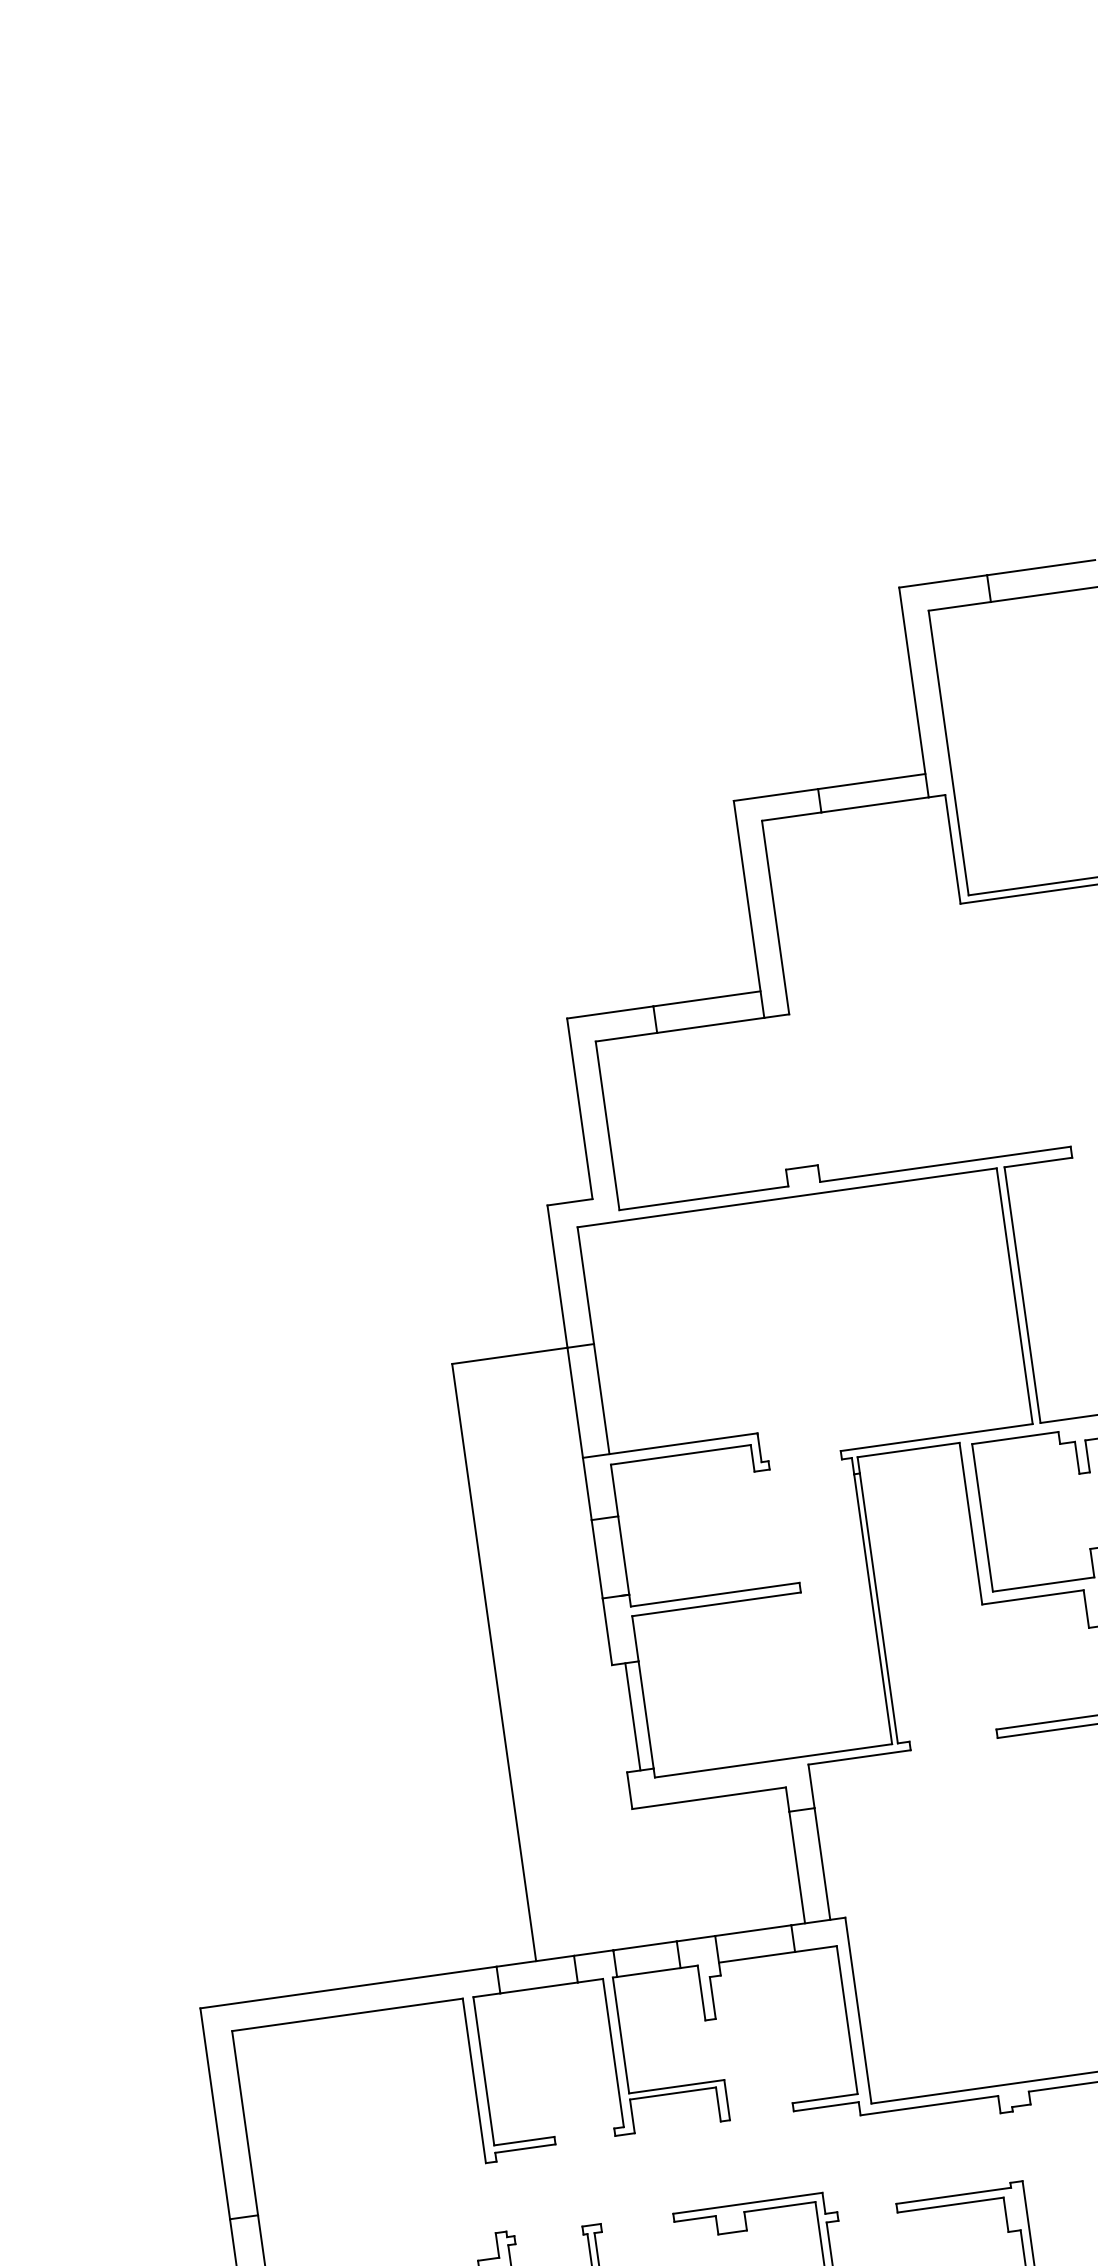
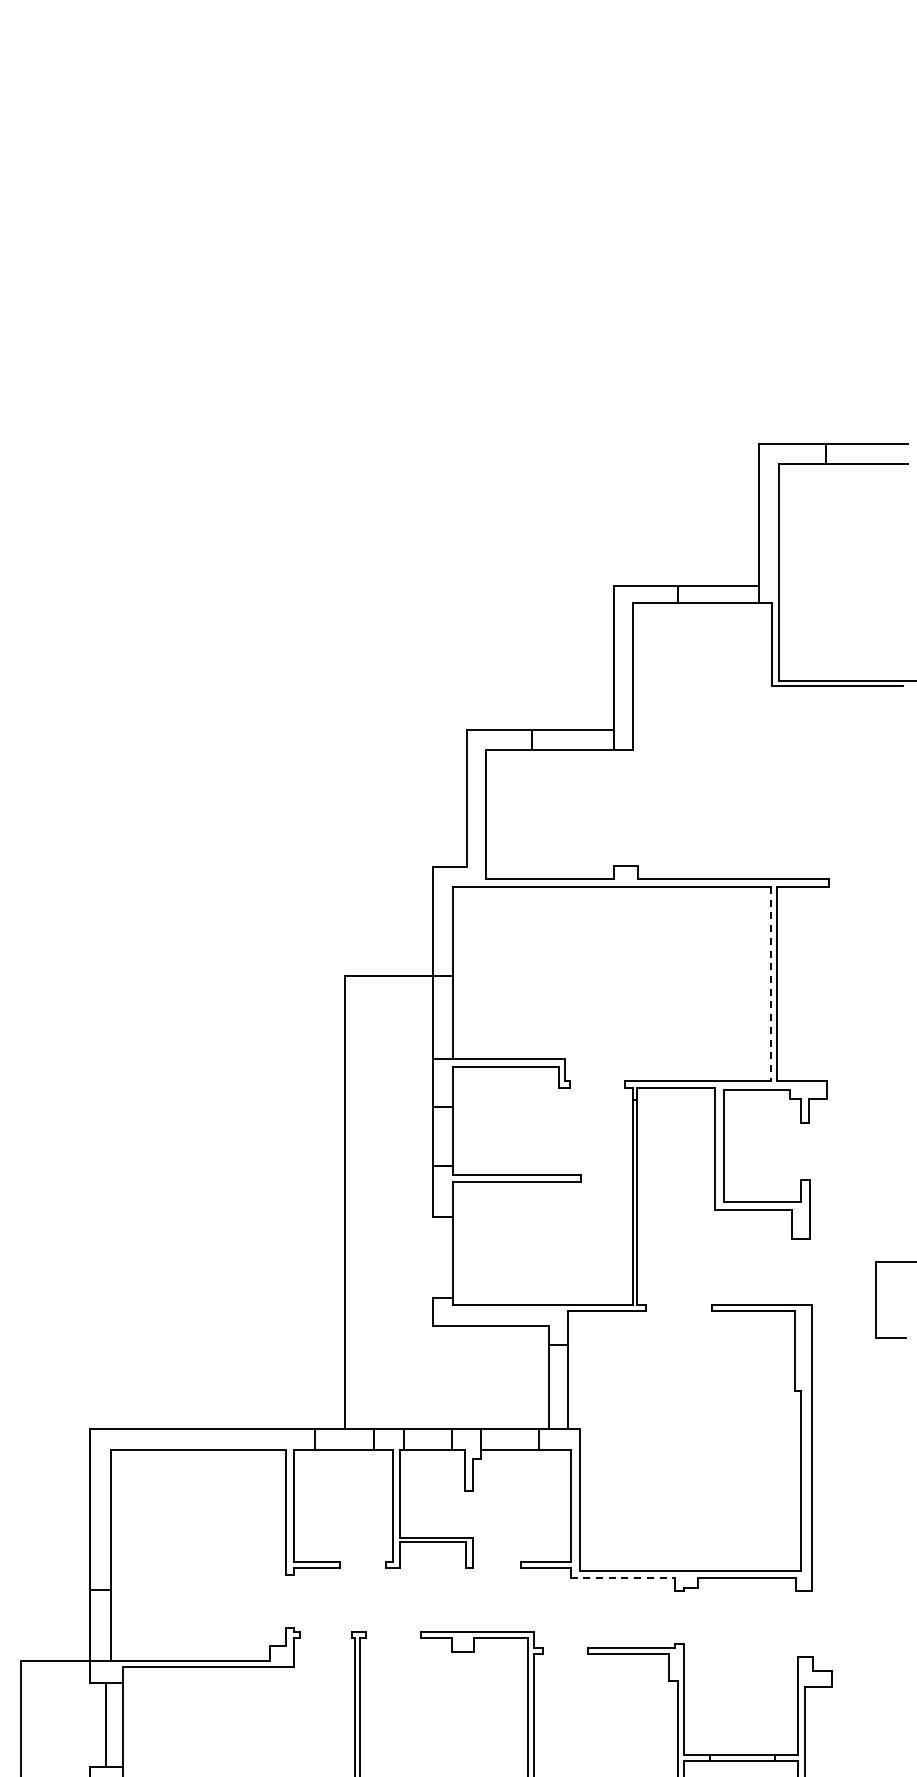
line: (1015, 1296) -> (771, 984), solid -> dashed
line: (632, 1716) -> (442, 1257), removed
line: (930, 2105) -> (623, 1578), solid -> dashed

